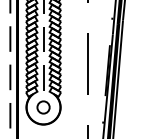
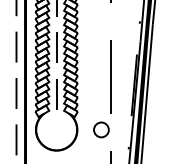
circle: (43, 107) -> (101, 129), moved

